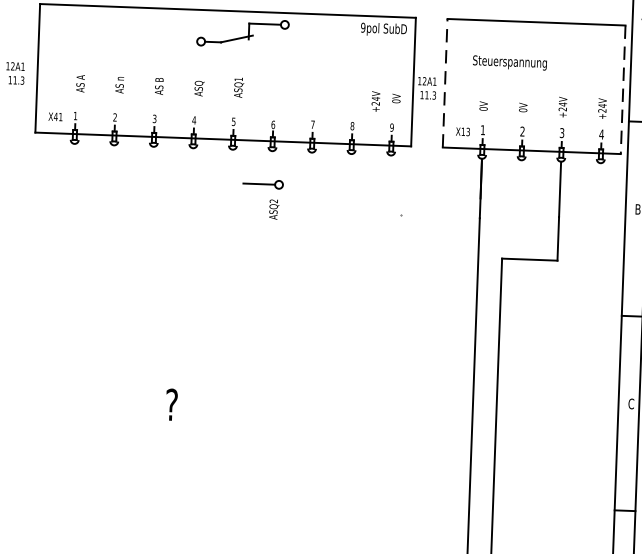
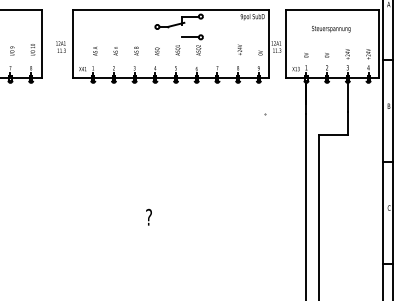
text: (510, 63) -> (331, 29), moved
line: (444, 84) -> (285, 44), dashed -> solid
line: (622, 90) -> (378, 44), dashed -> solid
text: (375, 100) -> (239, 49), moved
part: (262, 197) -> (192, 44), moved

